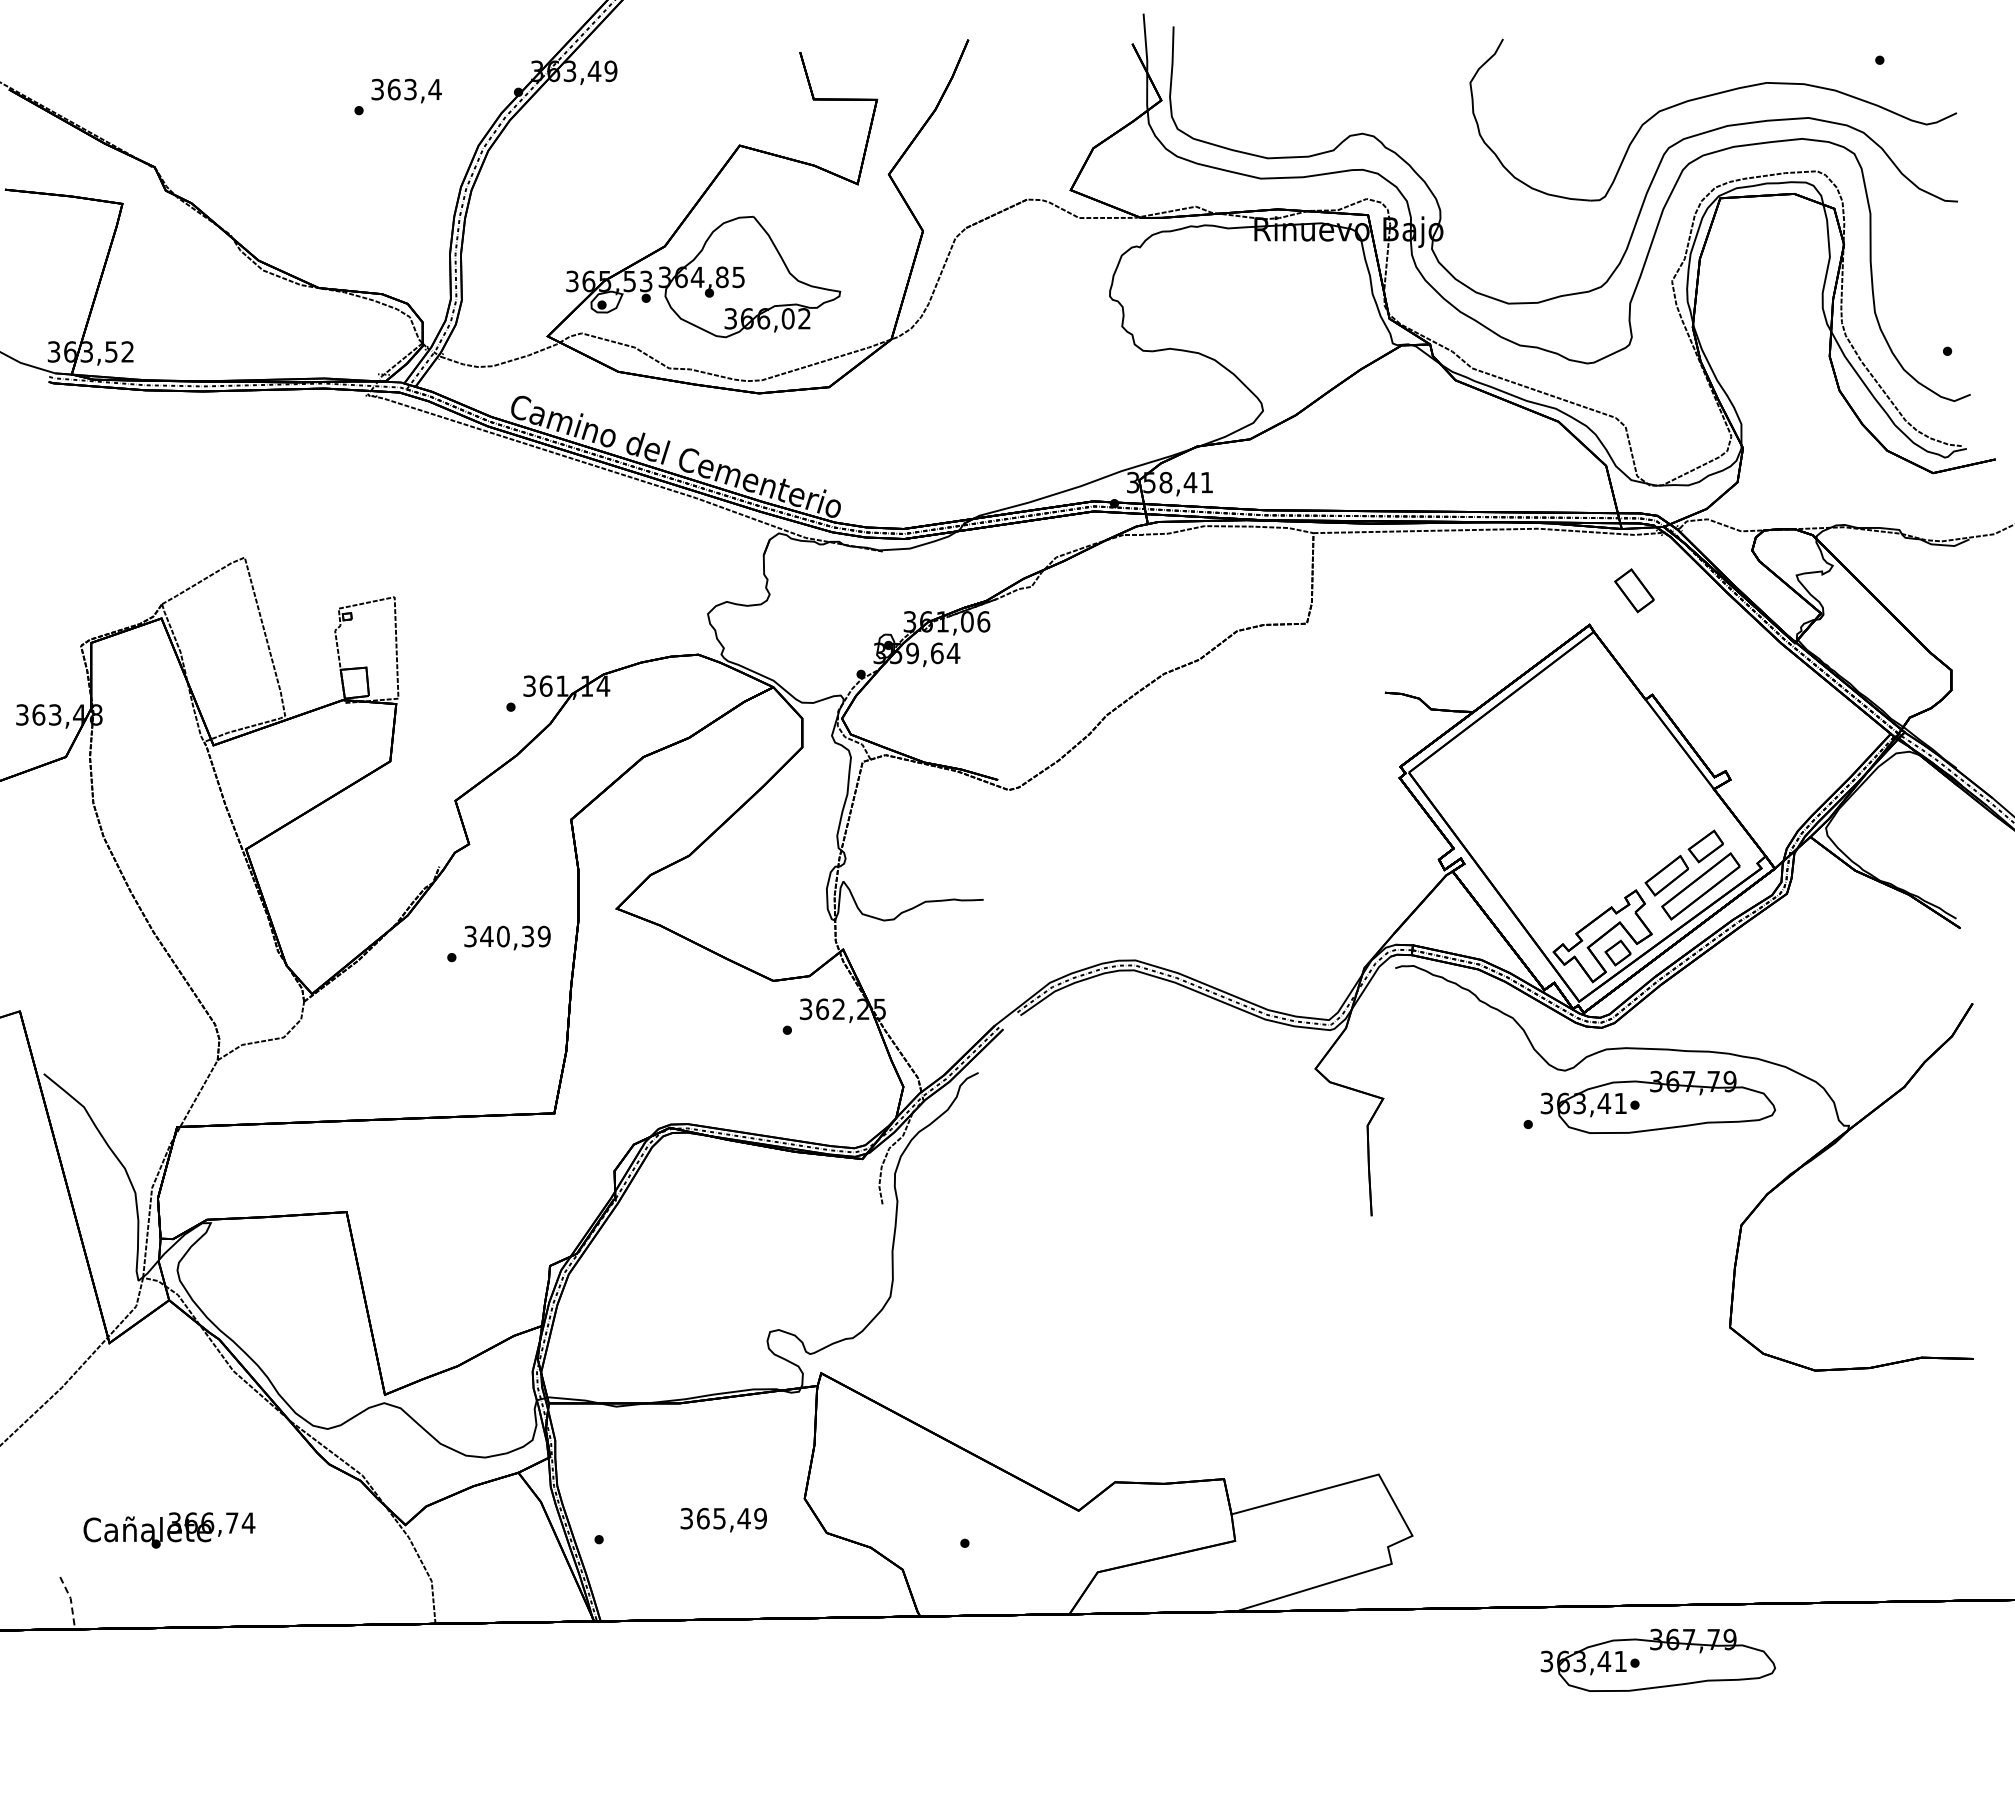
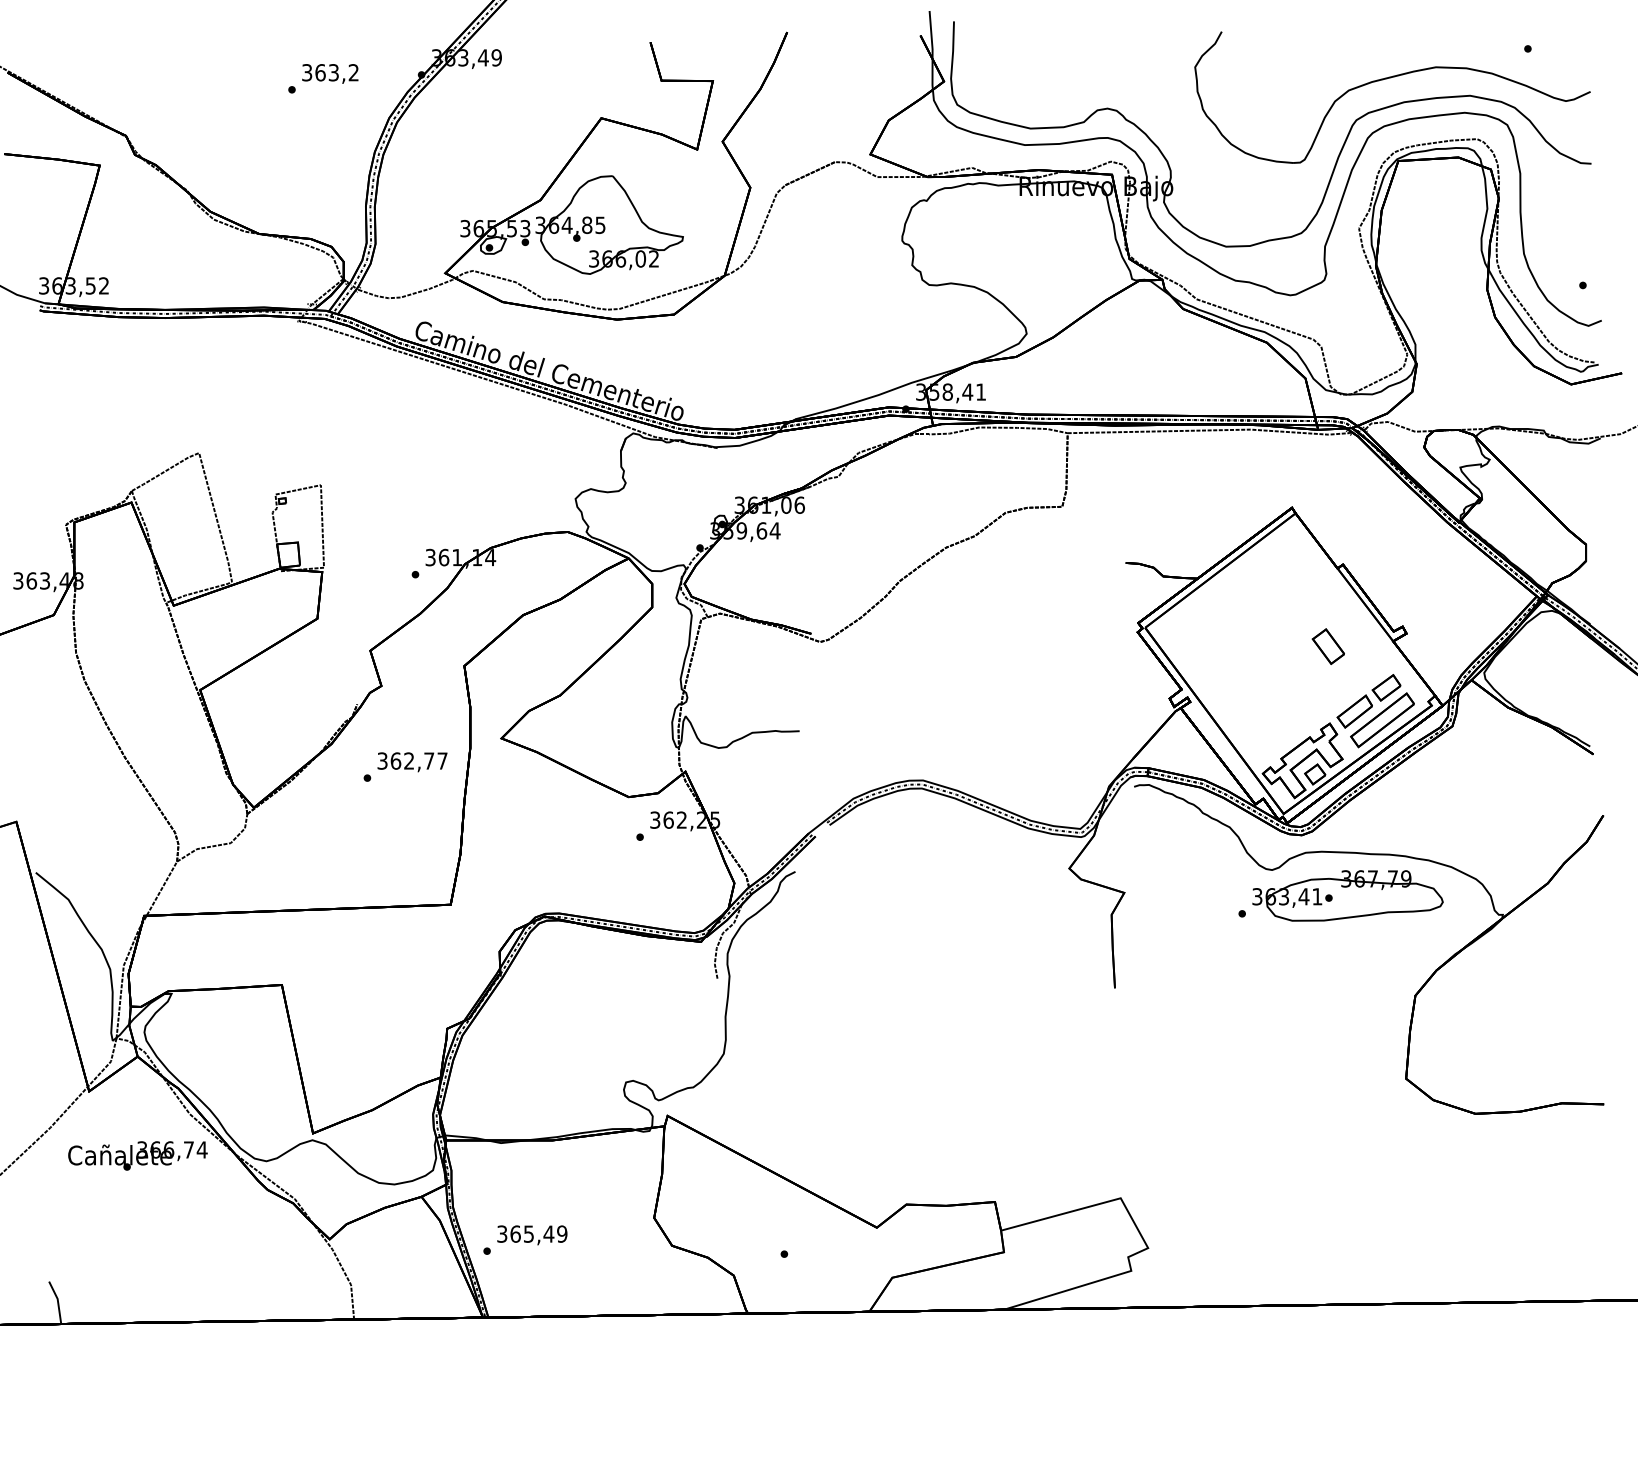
text: (434, 88) -> (353, 71), 363,4 -> 363,2
part: (1634, 590) -> (1328, 646), moved
text: (515, 936) -> (419, 761), 340,39 -> 362,77
text: (723, 1520) -> (532, 1235), moved
text: (169, 1530) -> (137, 1155), moved
line: (71, 1602) -> (58, 1302), dashed -> solid
part: (1657, 1659) -> (1347, 1348), removed

